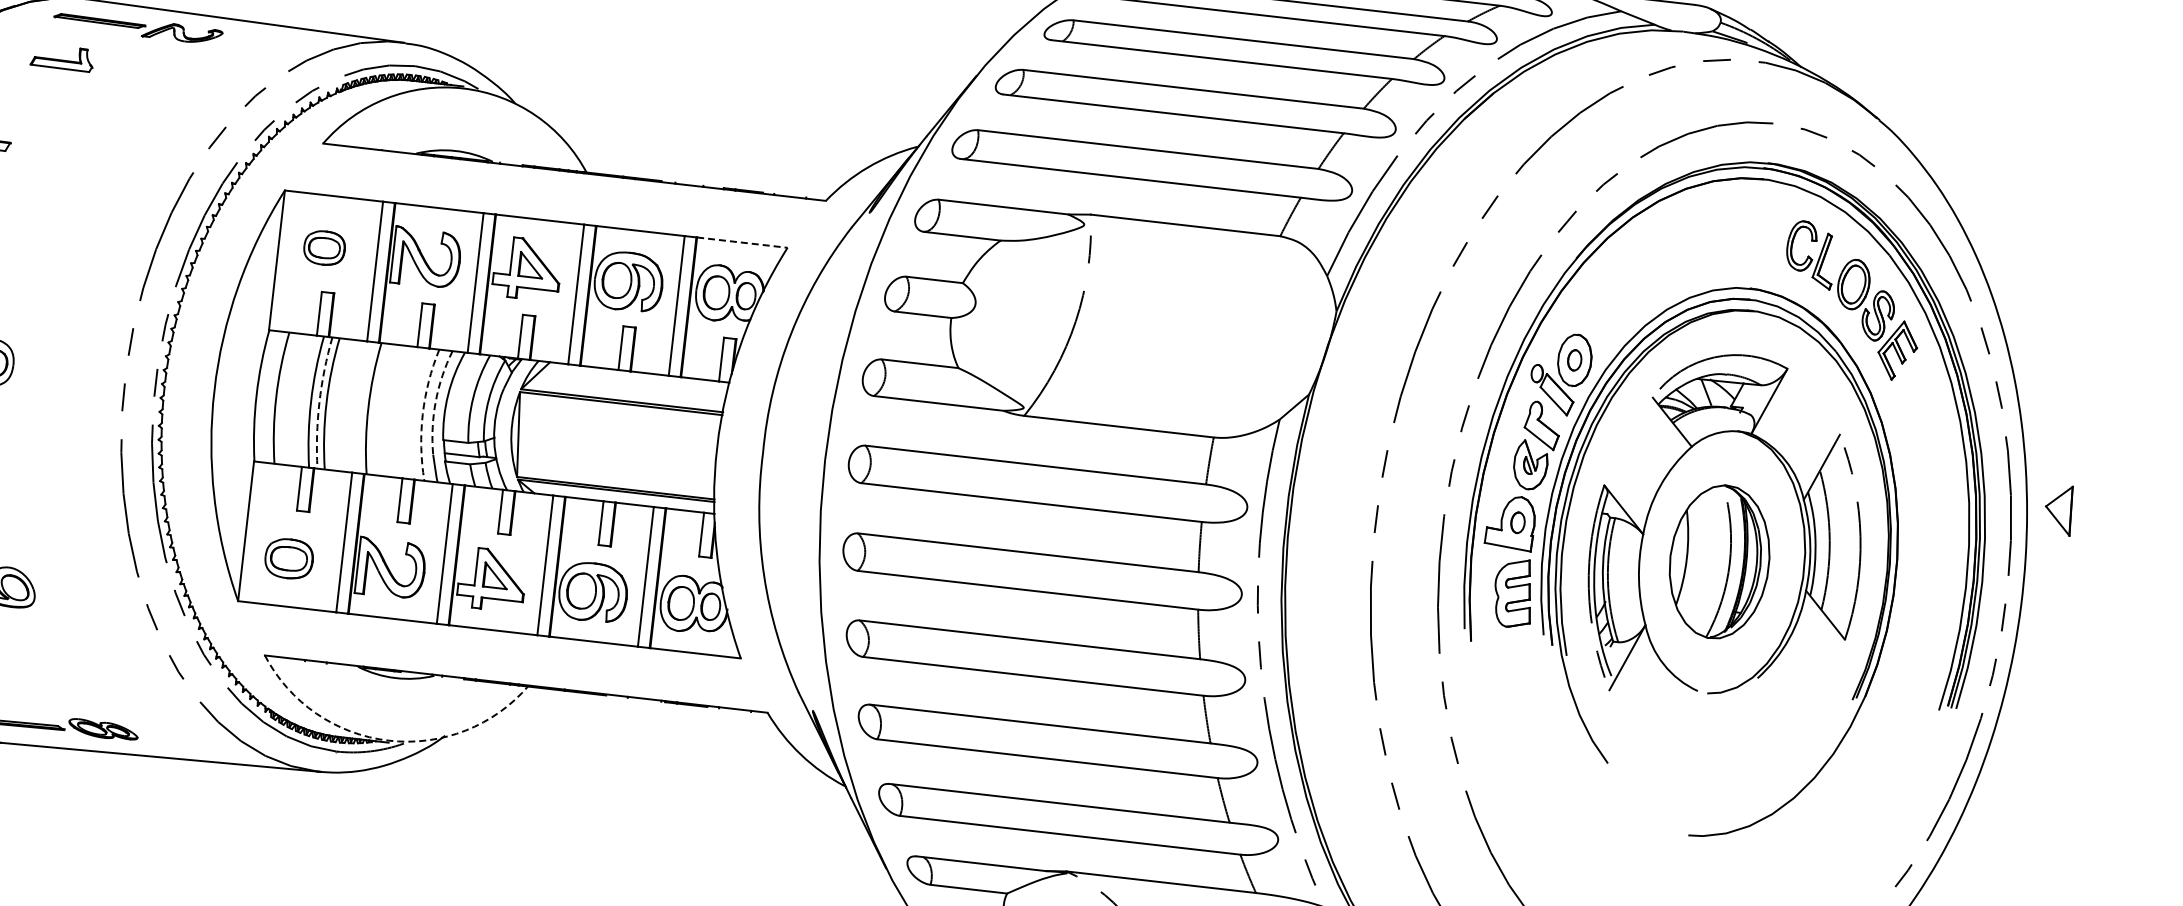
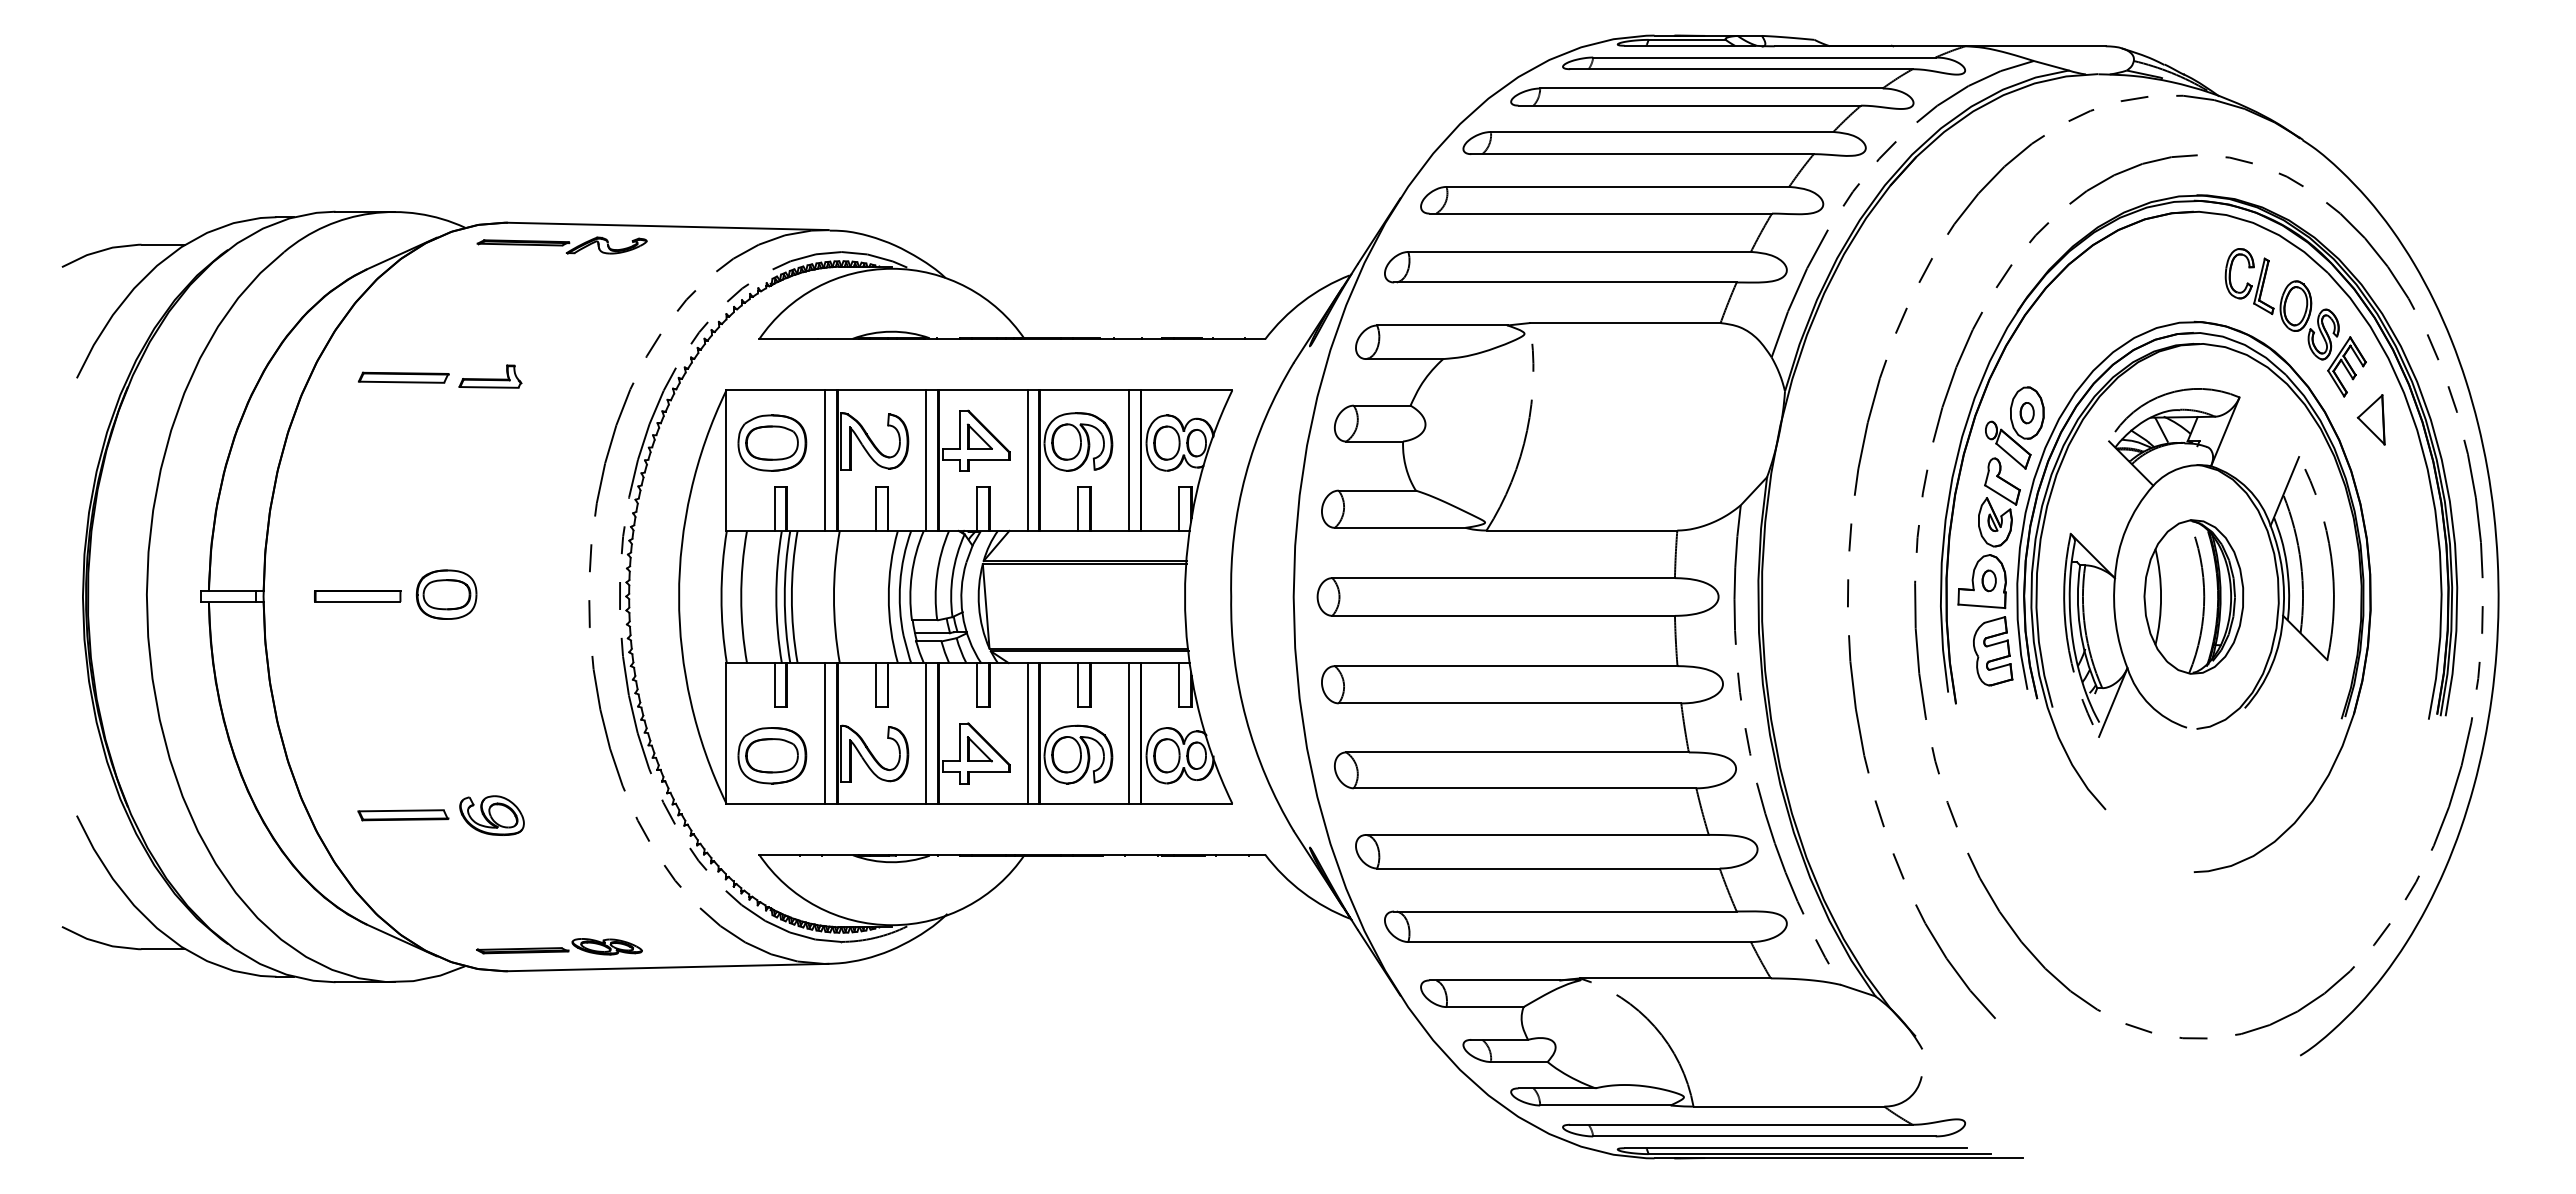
part: (62, 57) -> (490, 376), moved
line: (741, 242) -> (1186, 390), dashed -> solid
part: (324, 247) -> (772, 442), size x1.67
arc: (319, 401) -> (784, 596), dashed -> solid
arc: (436, 401) -> (900, 582), dashed -> solid
arc: (422, 413) -> (888, 596), dashed -> solid
part: (2058, 509) -> (2370, 419), moved
part: (289, 558) -> (772, 755), size x1.43
arc: (389, 741) -> (892, 925), dashed -> solid

